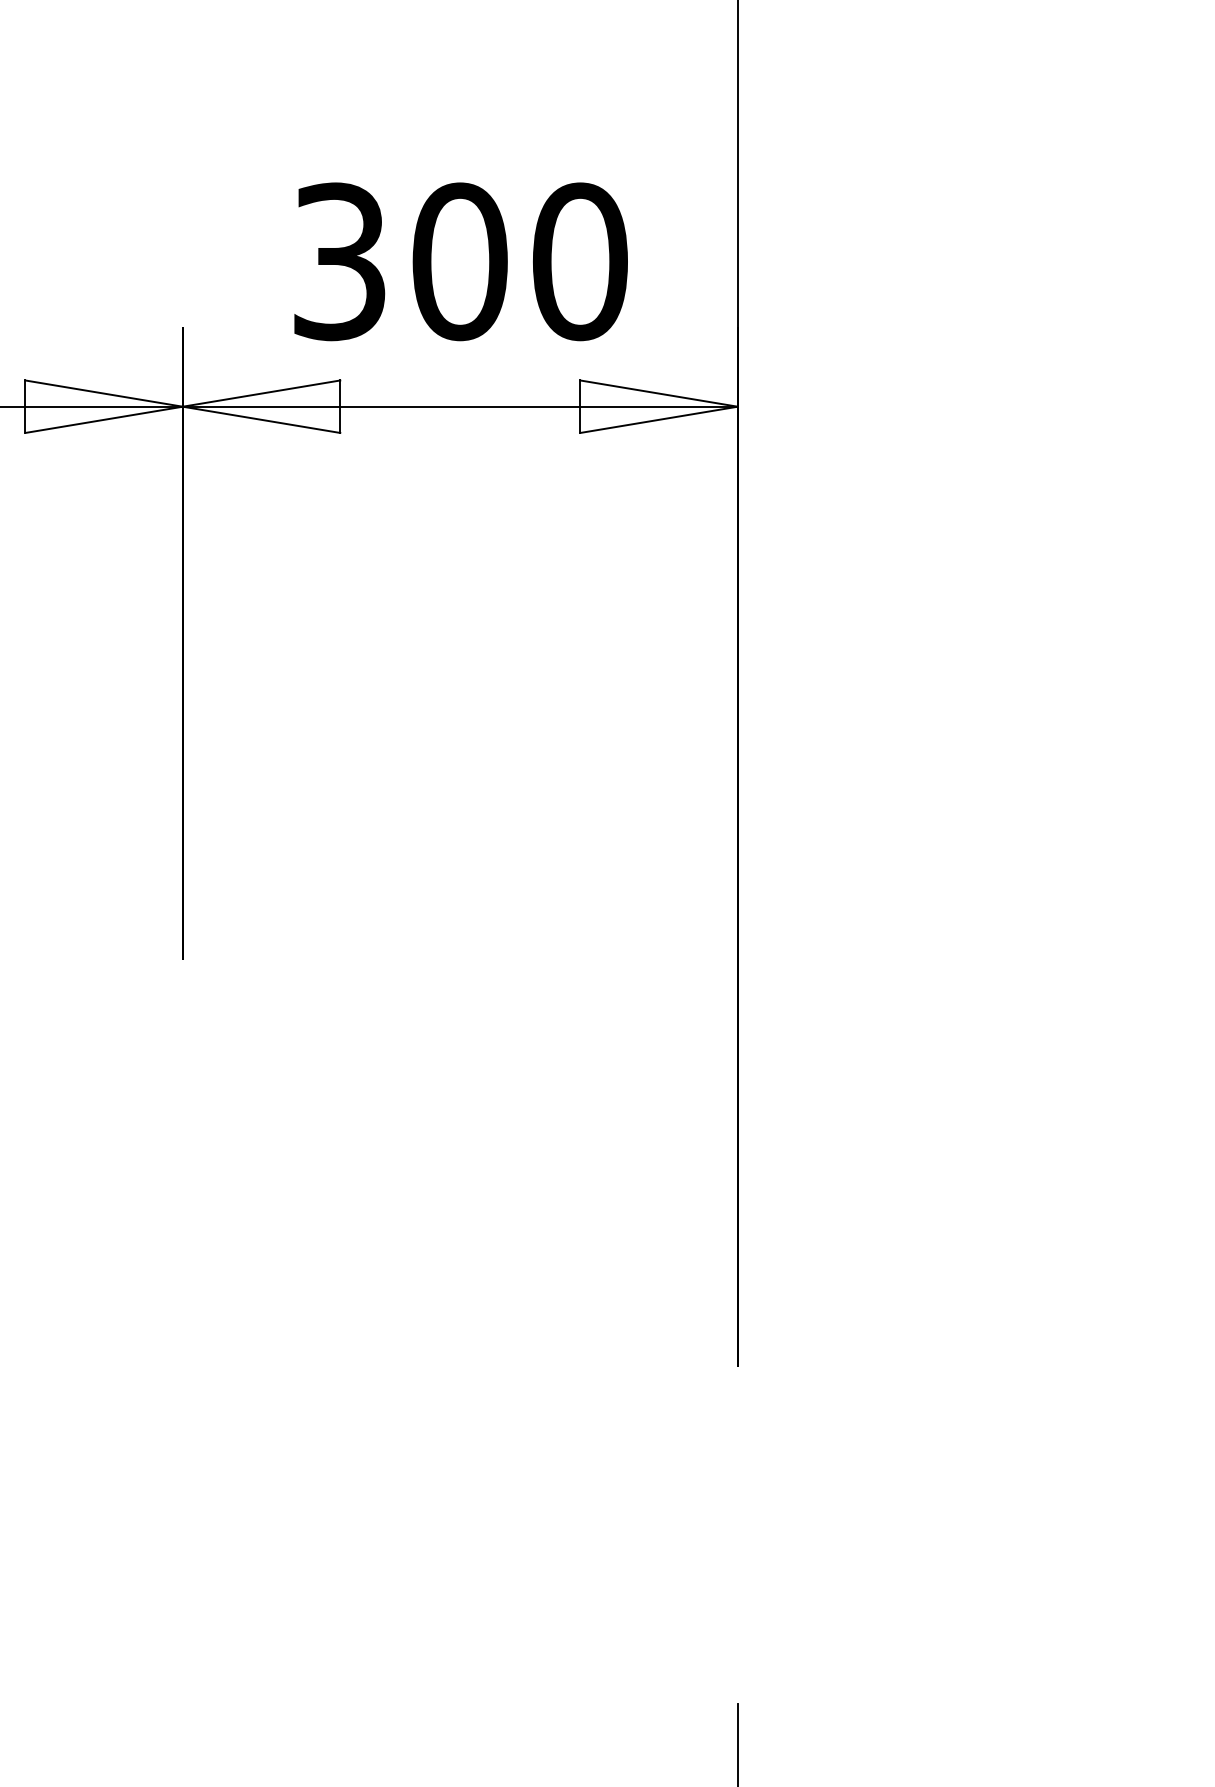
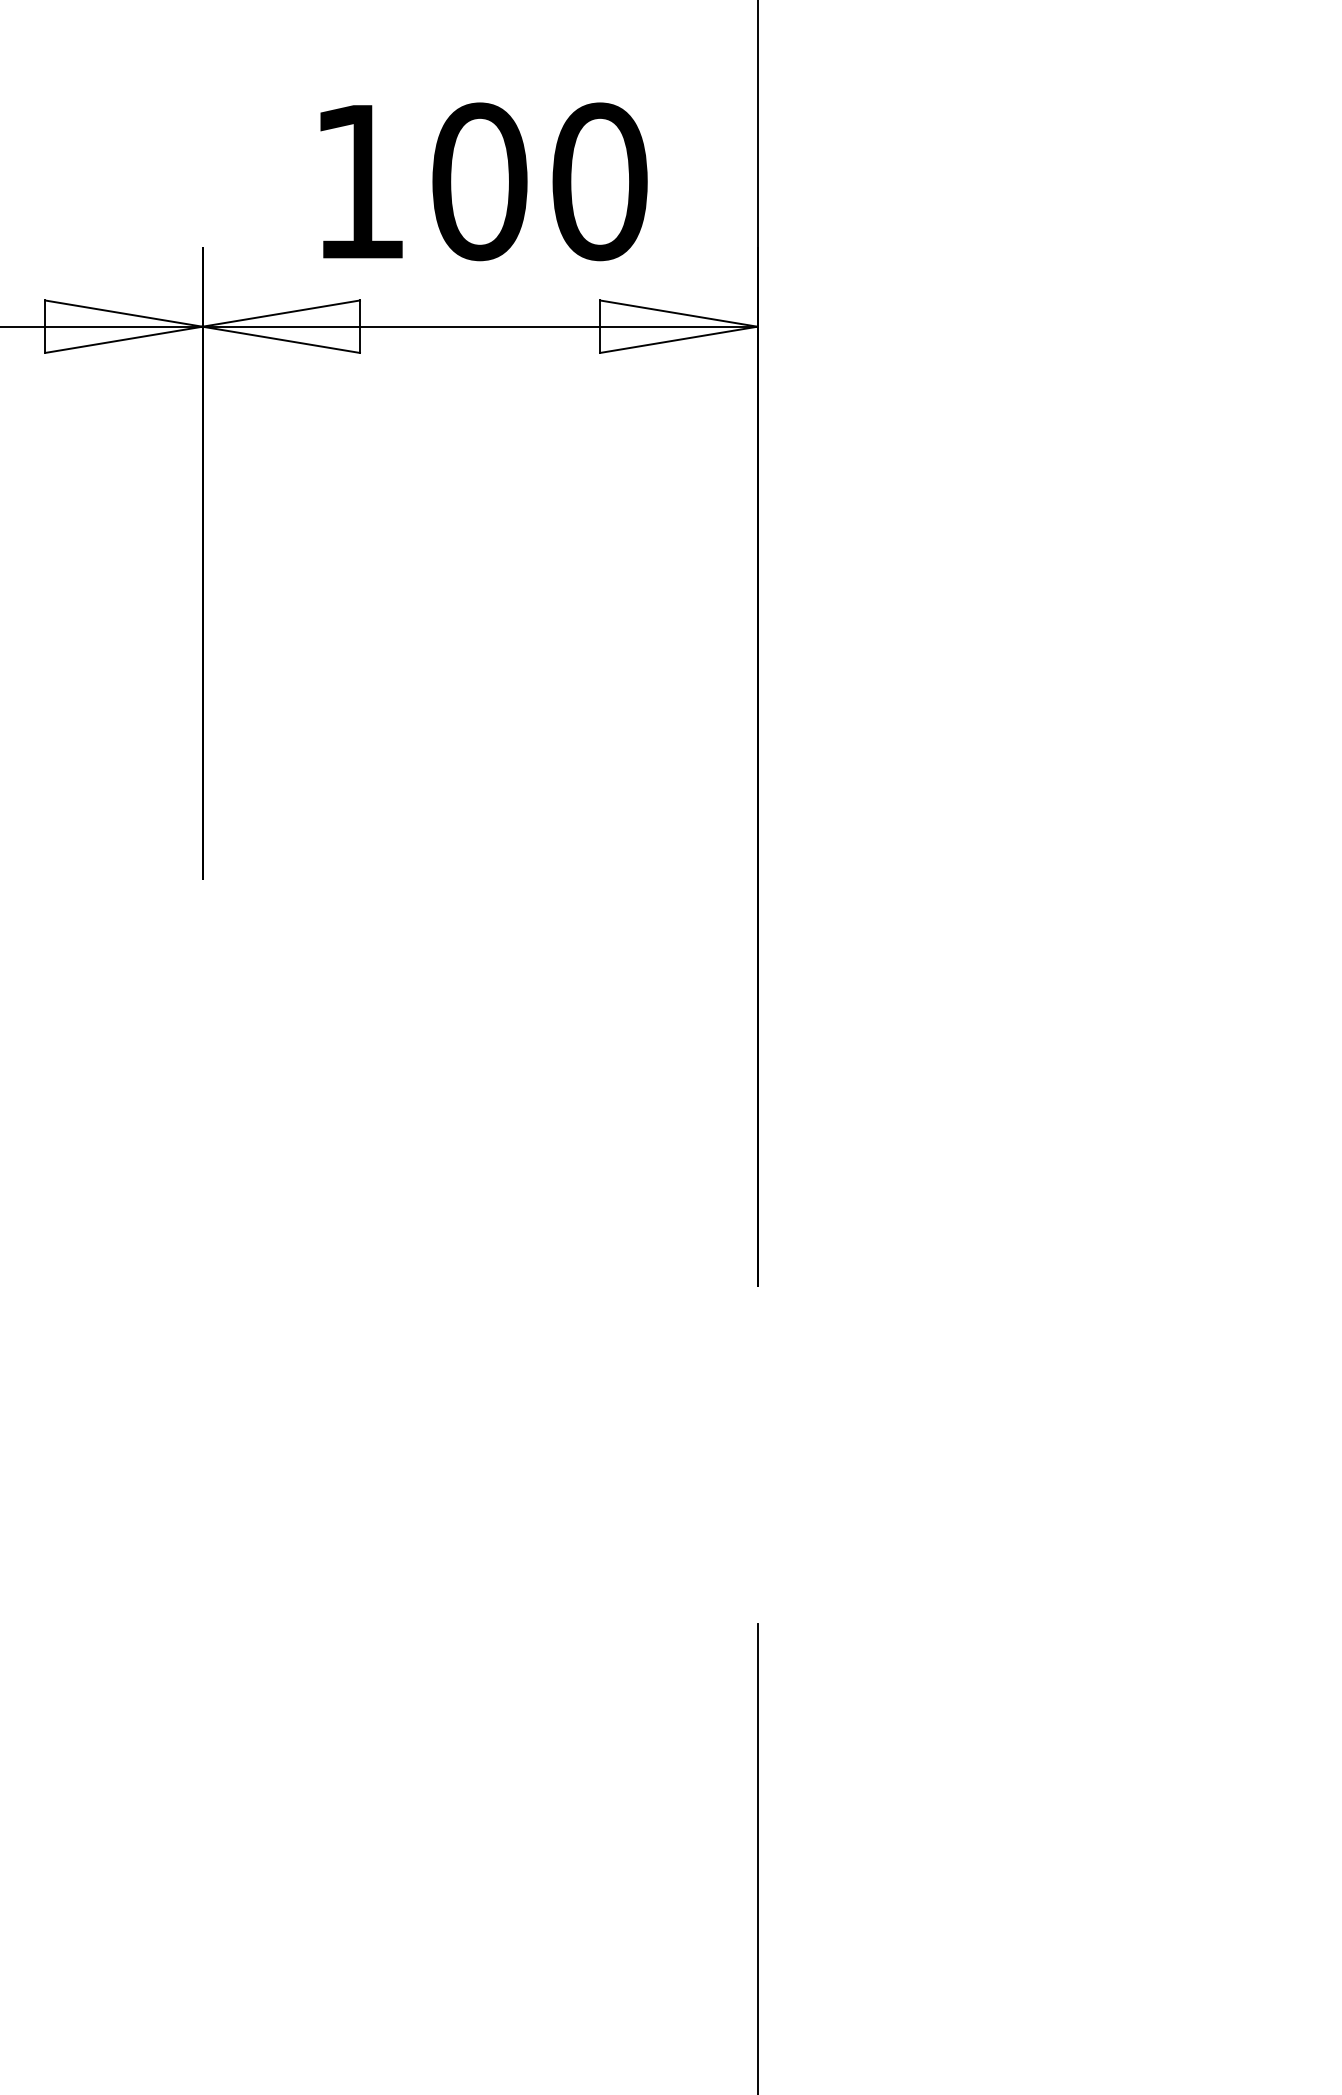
text: (339, 261) -> (359, 181), 300 -> 100

